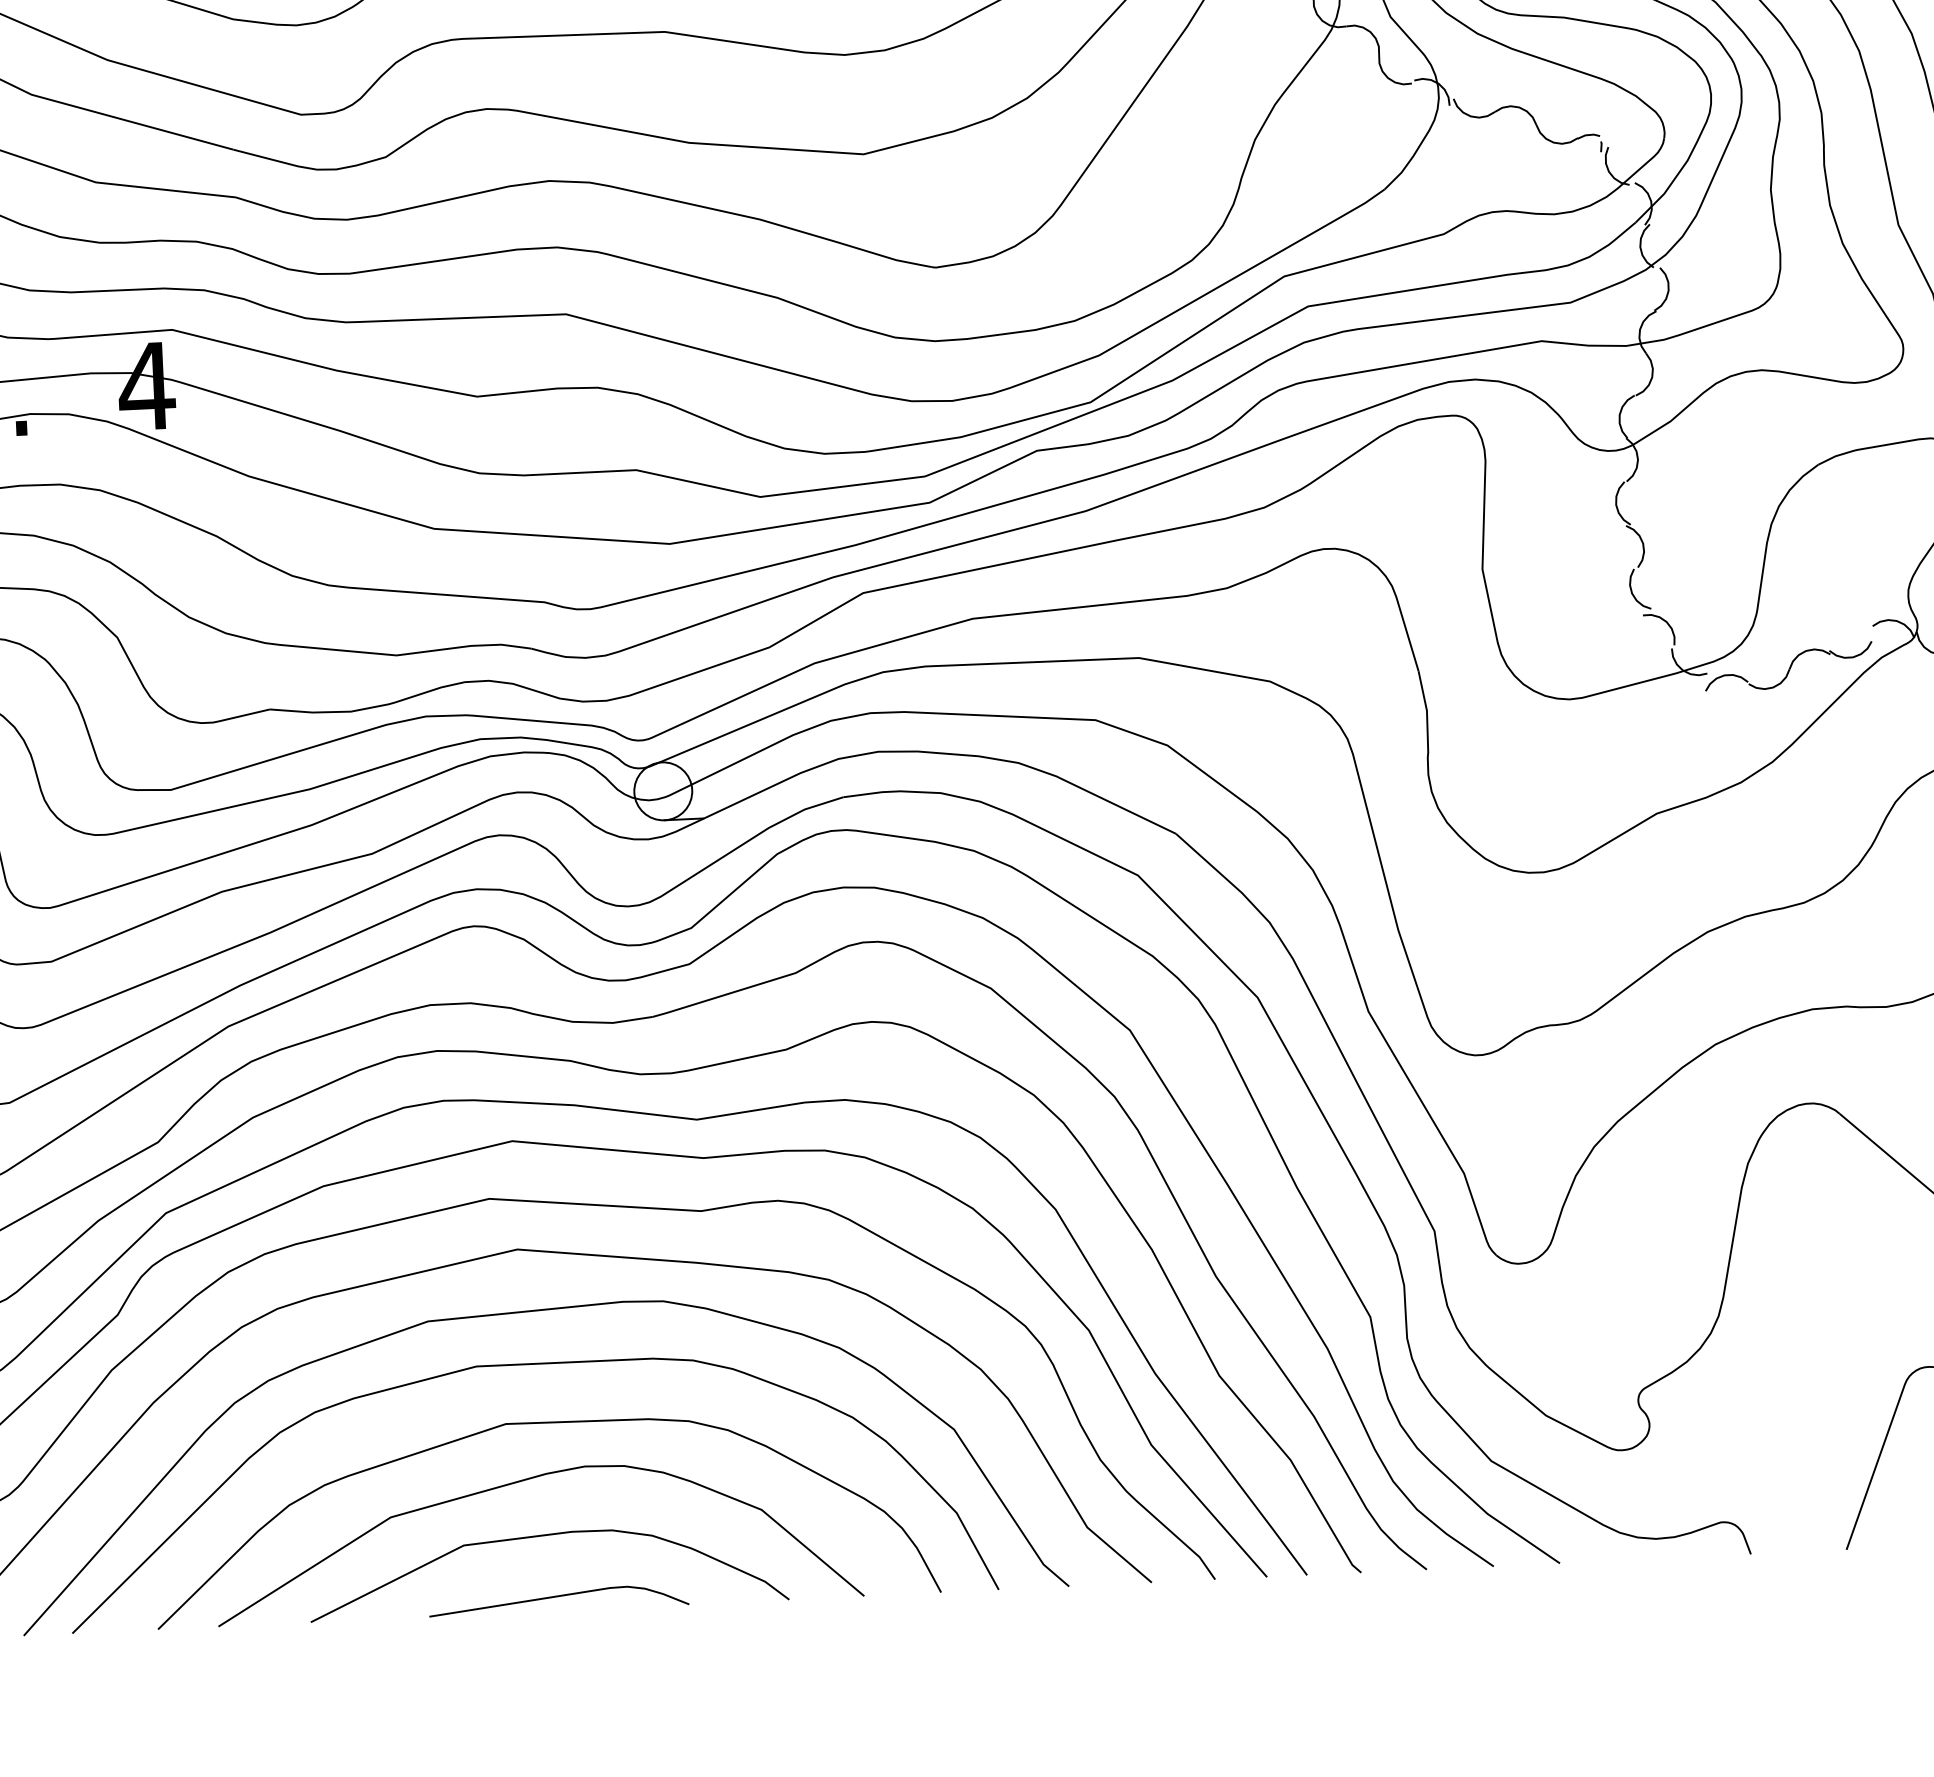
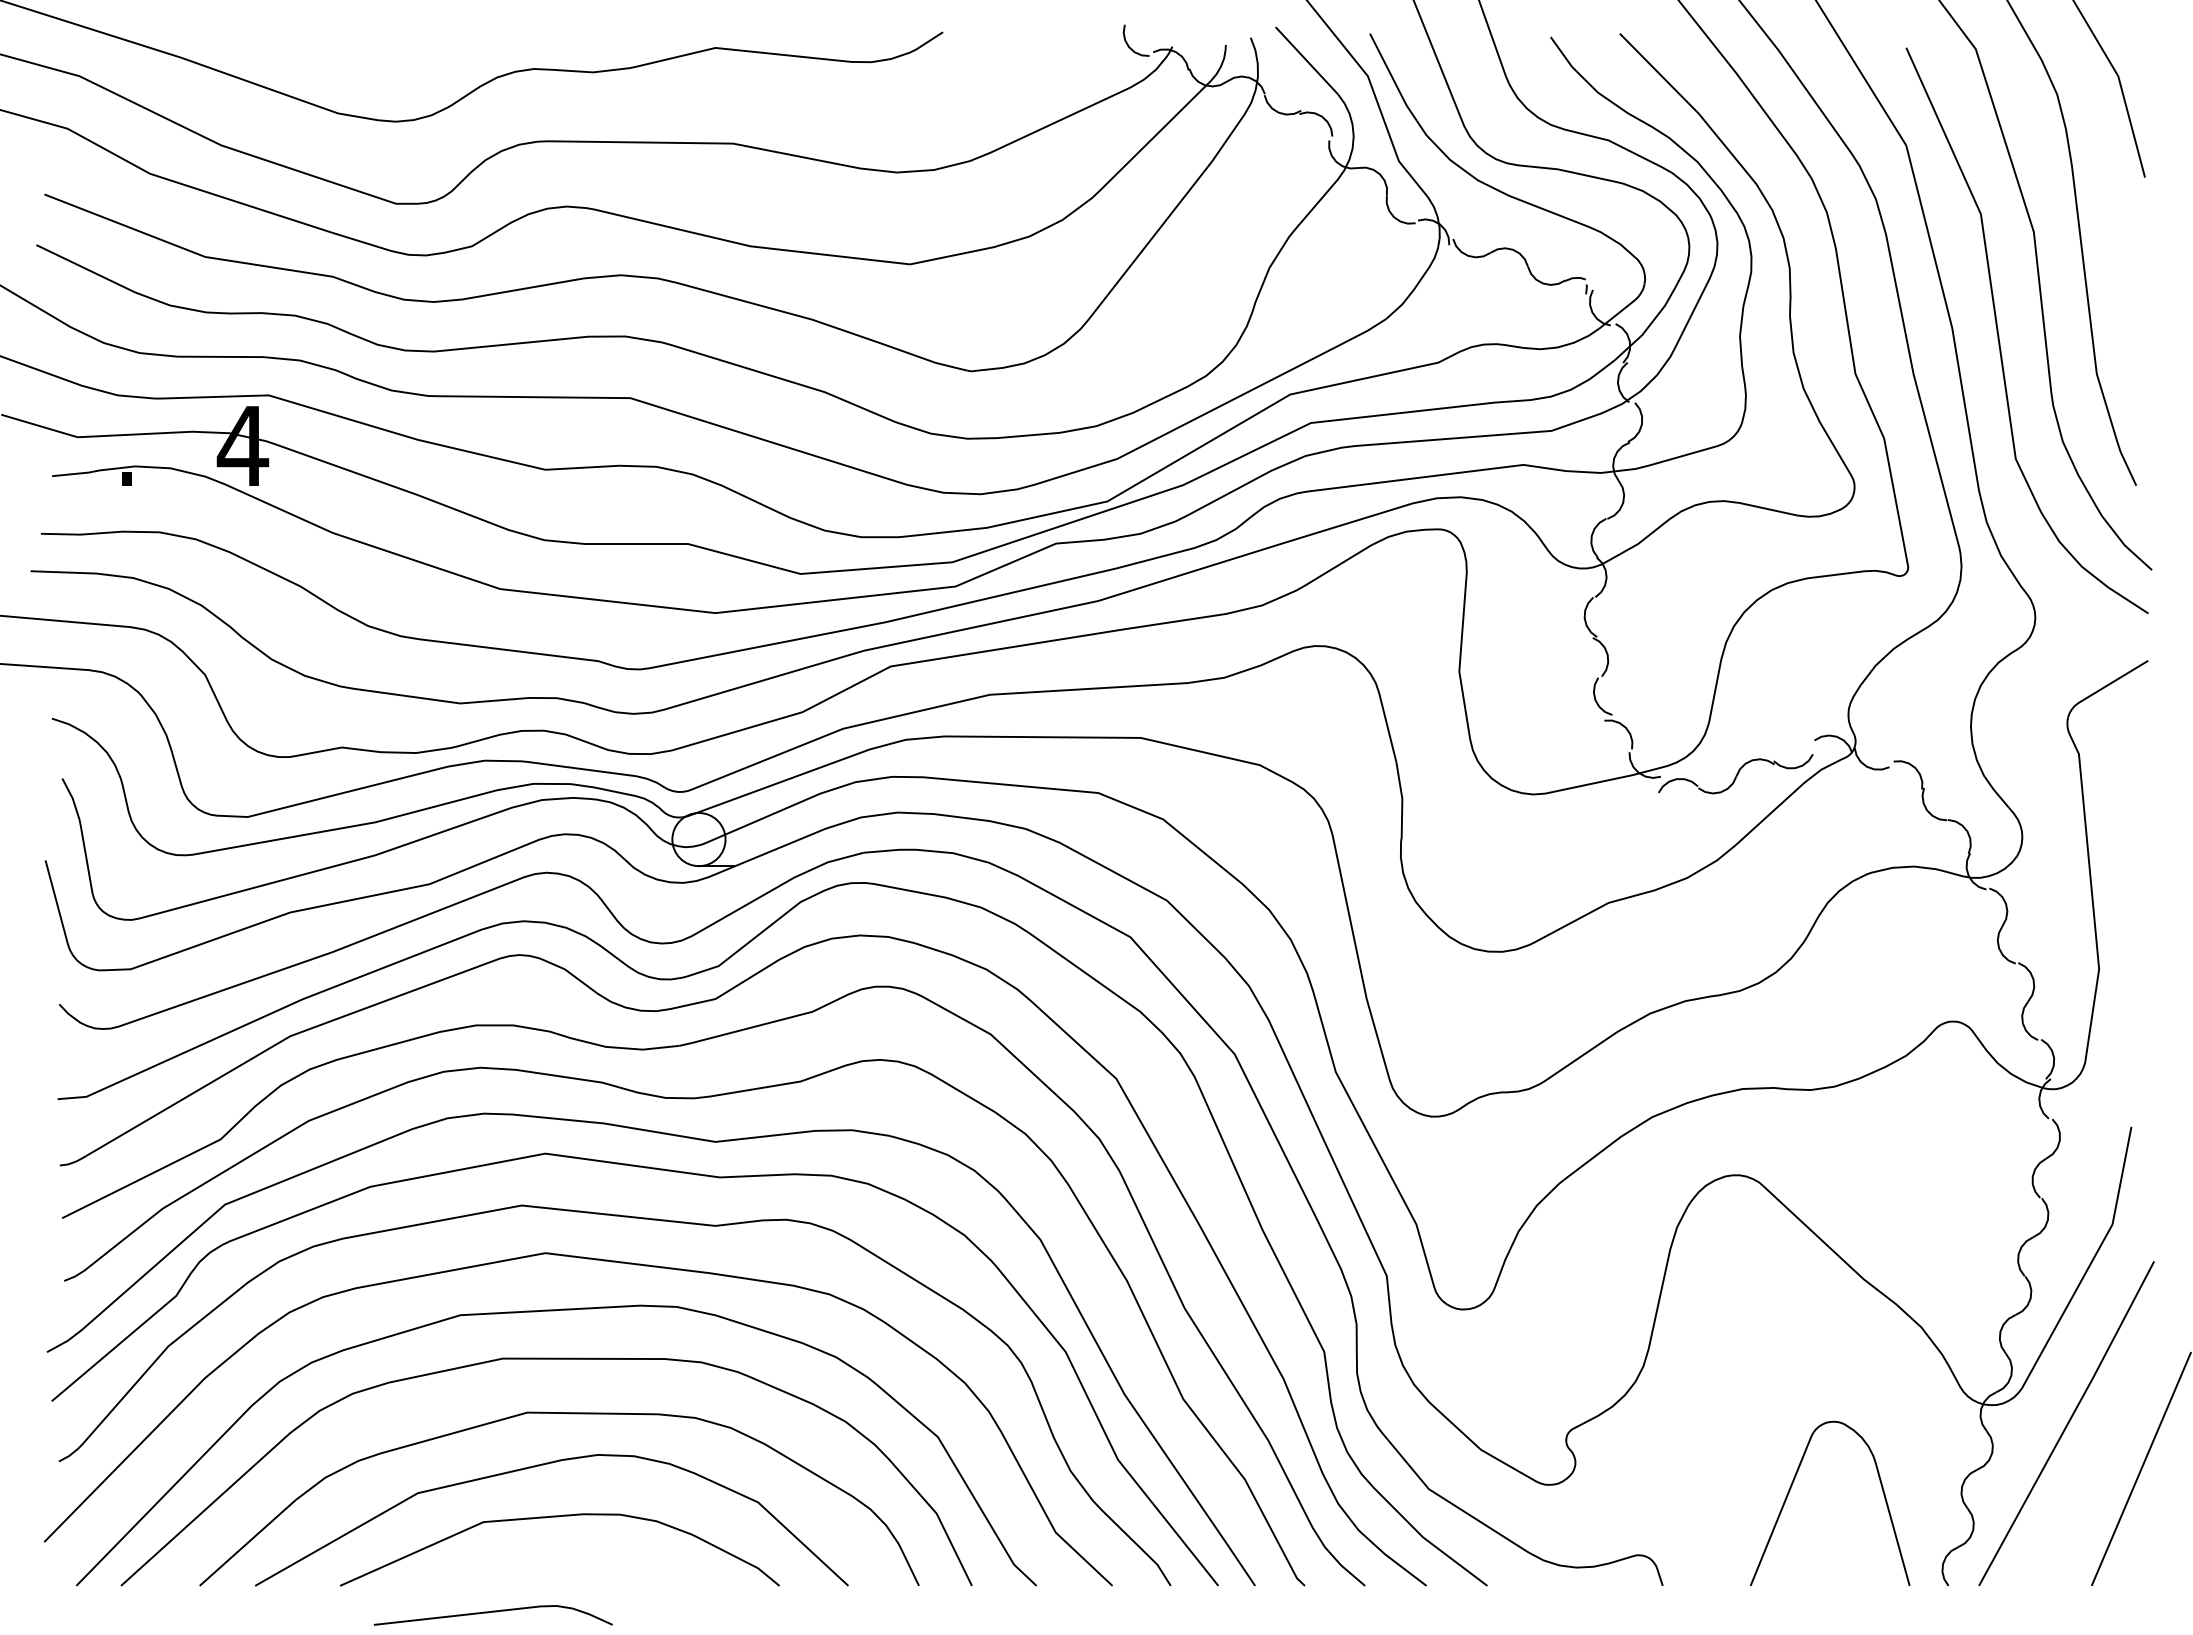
curve: (557, 1597) -> (492, 1612), moved

